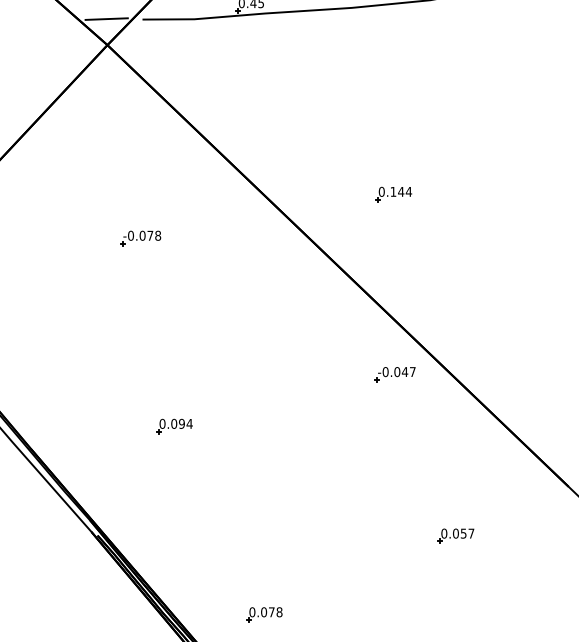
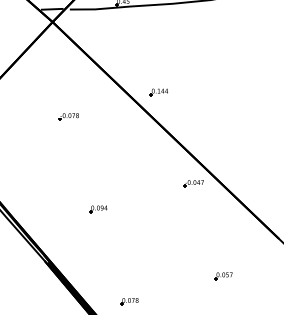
part: (392, 194) -> (158, 92), moved
part: (174, 426) -> (98, 209), moved
part: (455, 536) -> (223, 276), moved

